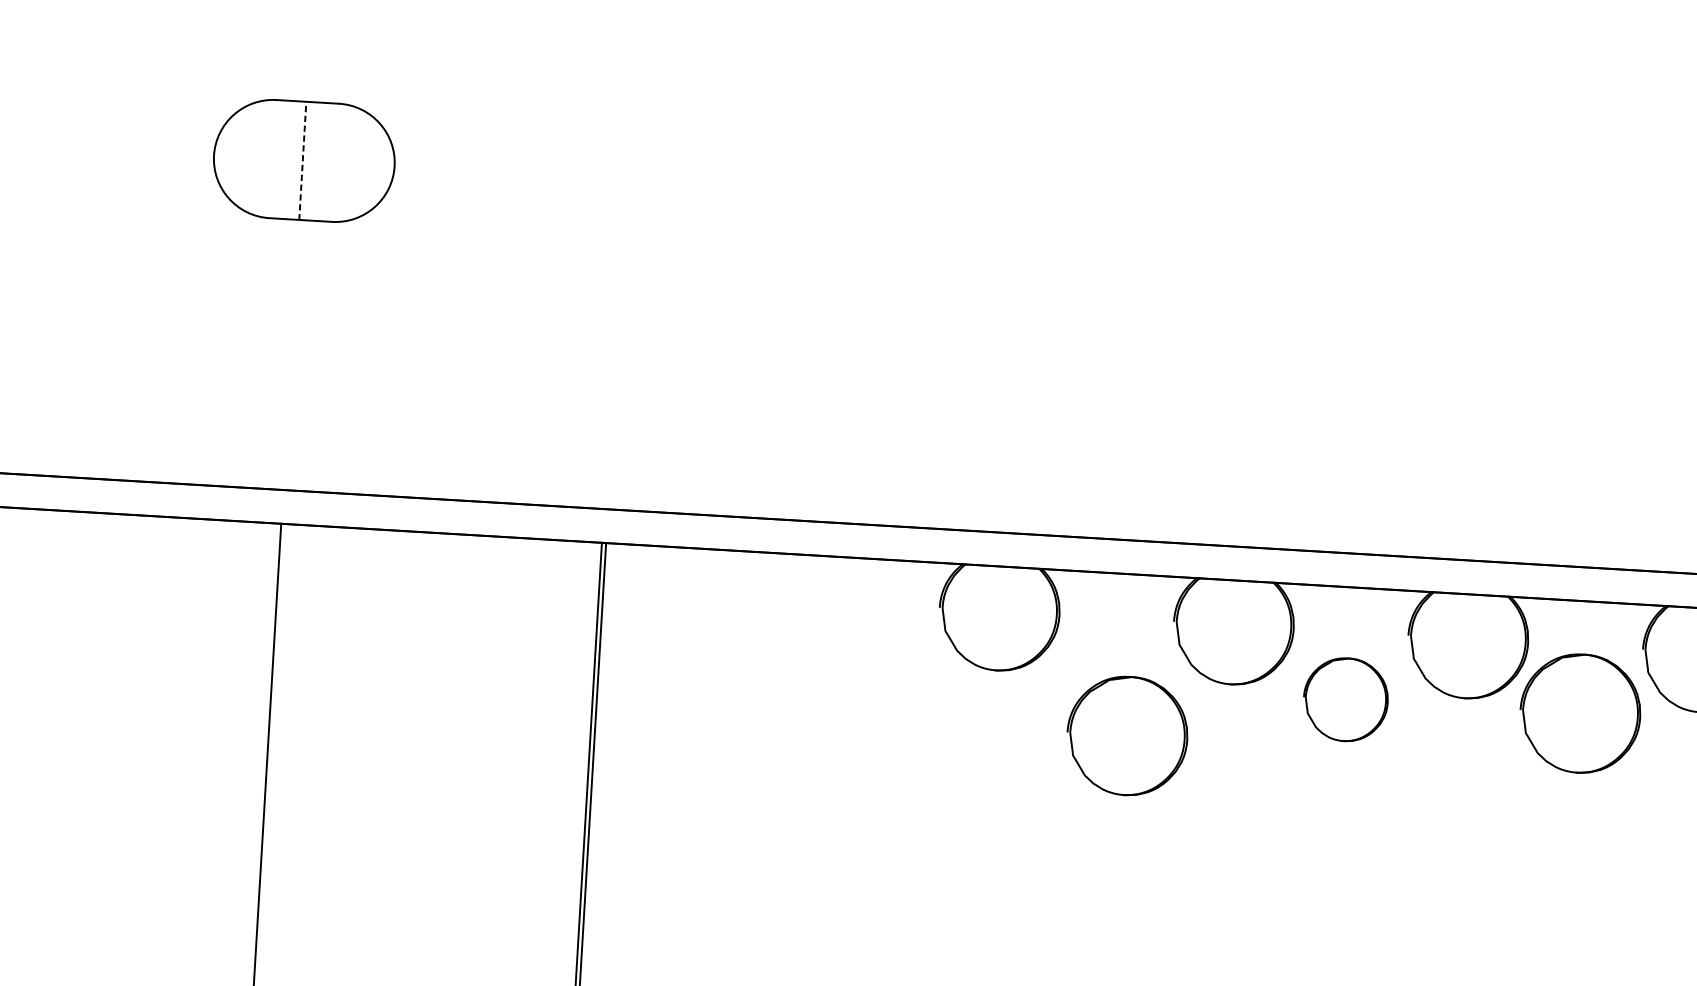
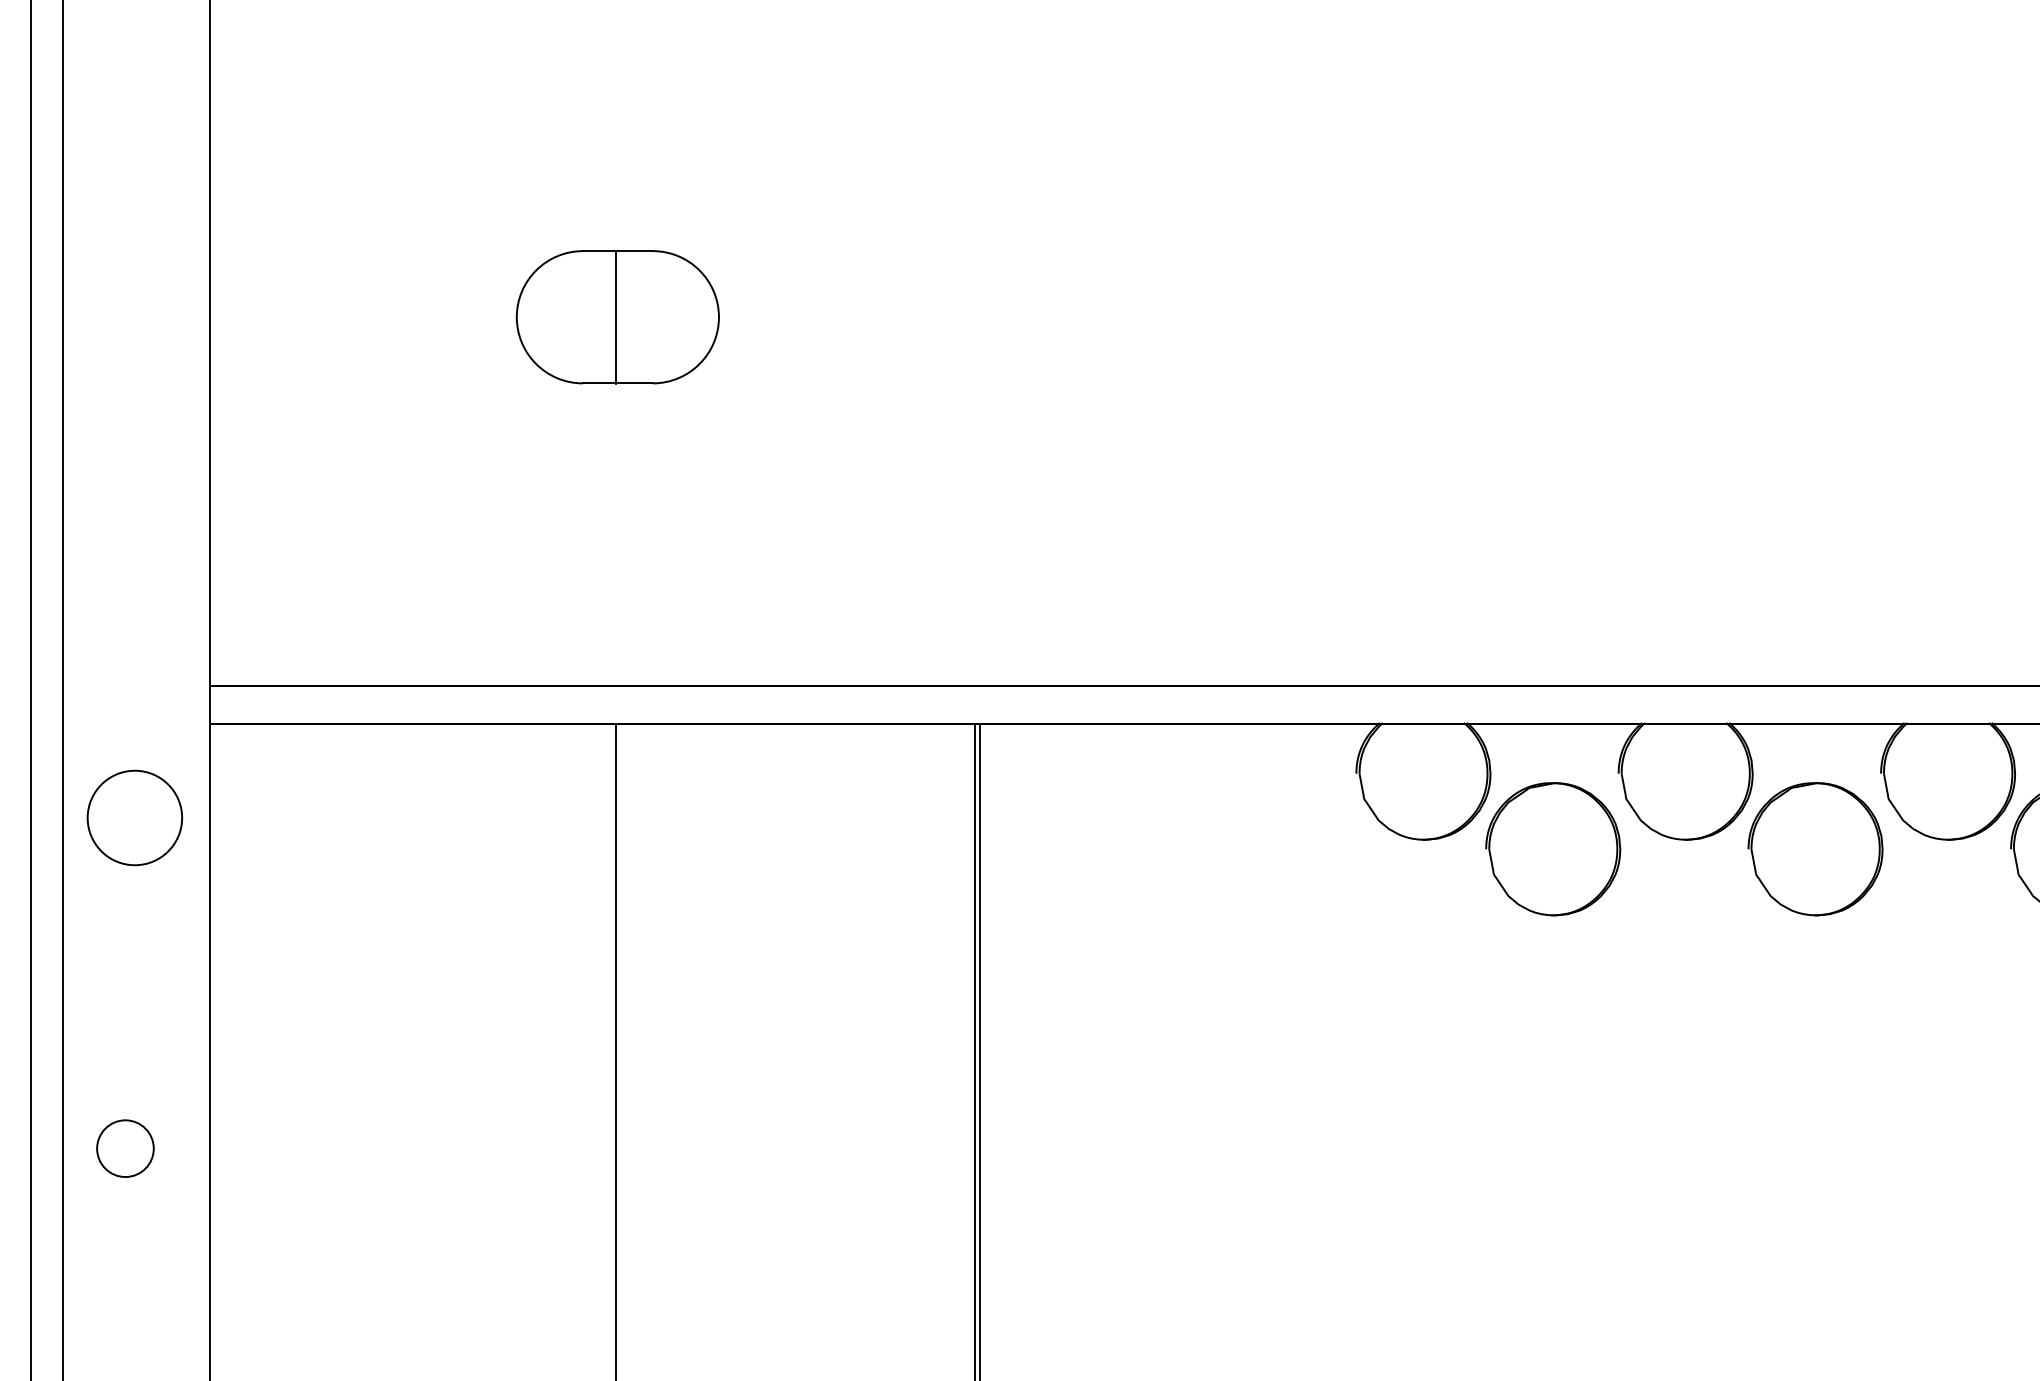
line: (303, 161) -> (616, 317), dashed -> solid
part: (1345, 699) -> (1815, 849), size x1.43
part: (1127, 736) -> (1553, 849), moved

